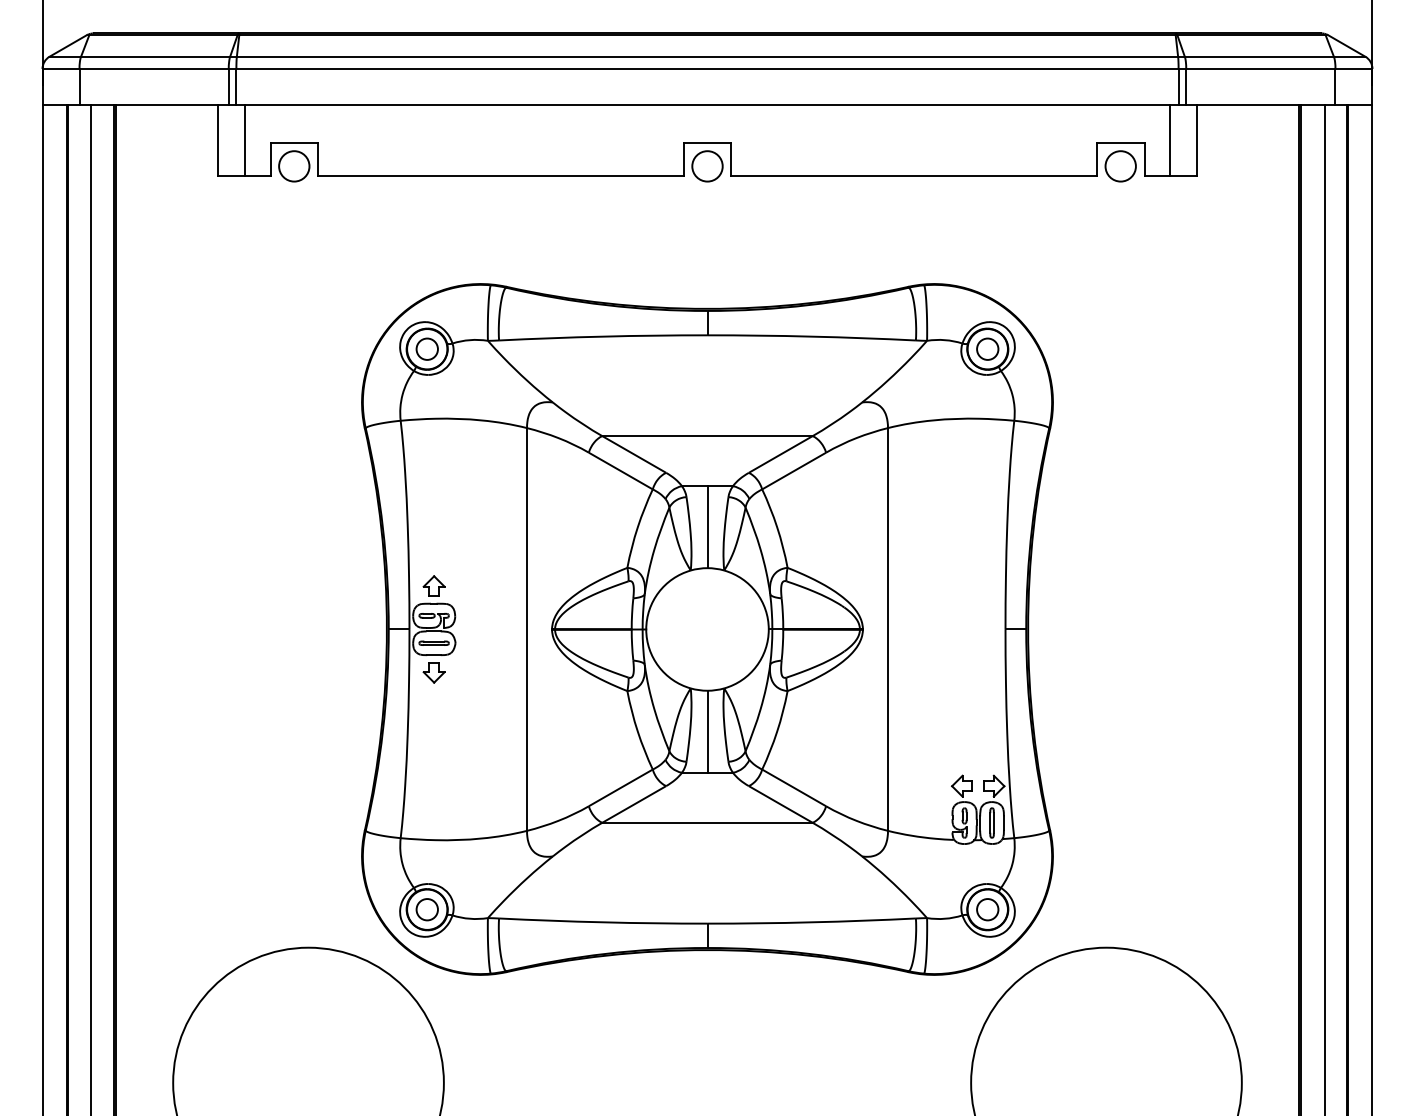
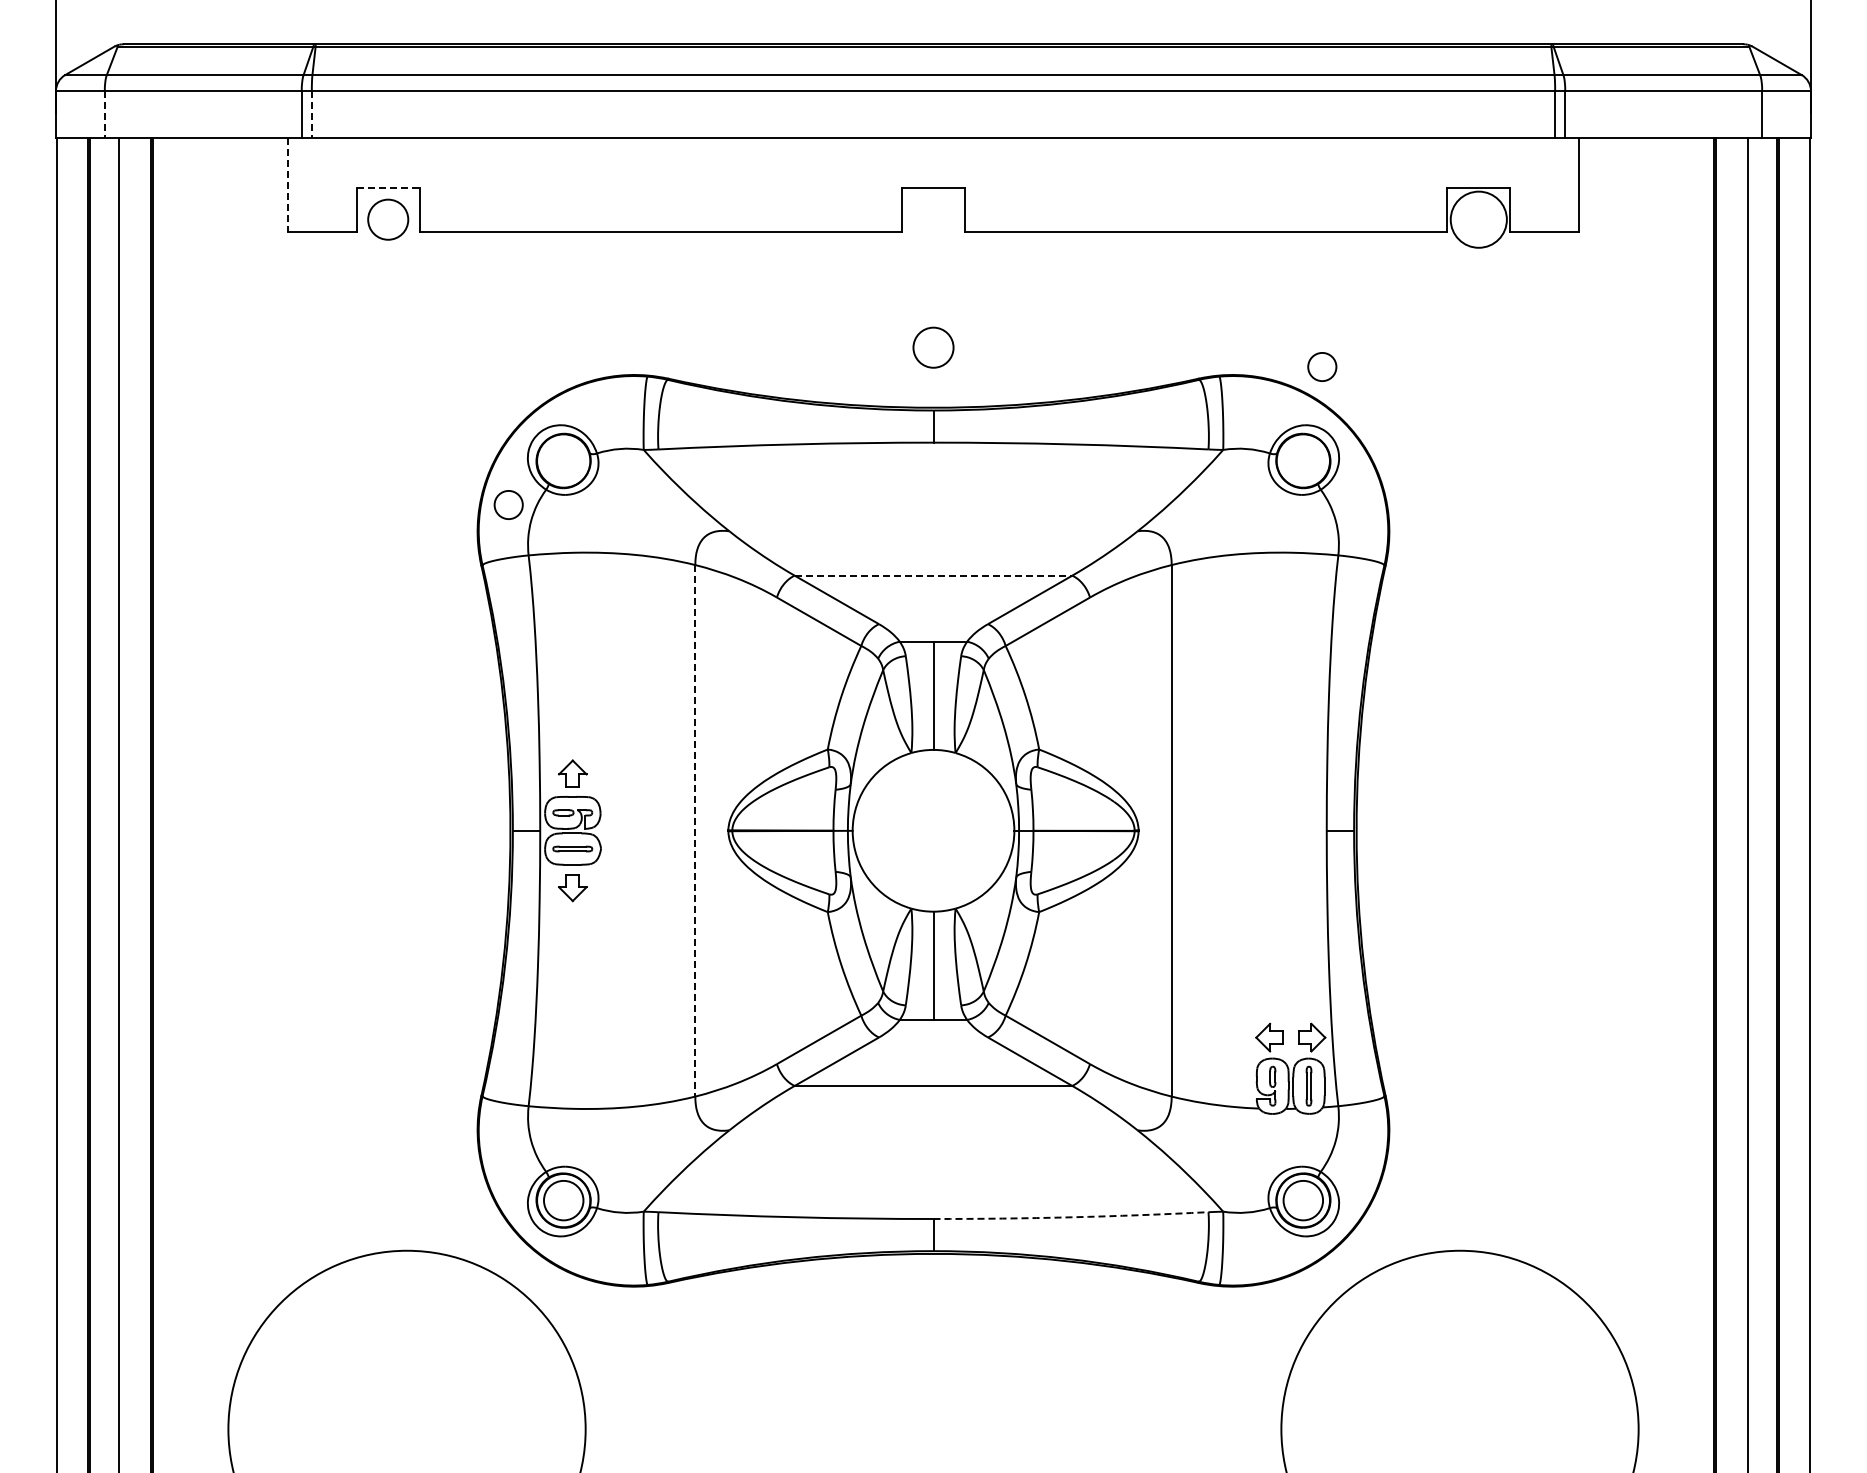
line: (79, 86) -> (104, 114), solid -> dashed
line: (236, 86) -> (311, 114), solid -> dashed
line: (217, 140) -> (287, 185), solid -> dashed
line: (245, 140) -> (323, 185), removed
line: (1169, 140) -> (1543, 185), removed
line: (294, 142) -> (388, 188), solid -> dashed
circle: (707, 166) -> (933, 347), moved
circle: (1120, 166) -> (1478, 219), size x1.4
circle: (427, 348) -> (508, 504), moved
circle: (987, 348) -> (1322, 366), moved
line: (707, 435) -> (933, 575), solid -> dashed
line: (527, 629) -> (695, 830), solid -> dashed
circle: (427, 909) -> (563, 1200), size x1.4
circle: (987, 909) -> (1303, 1200), size x1.4
arc: (812, 922) -> (1071, 1217), solid -> dashed

